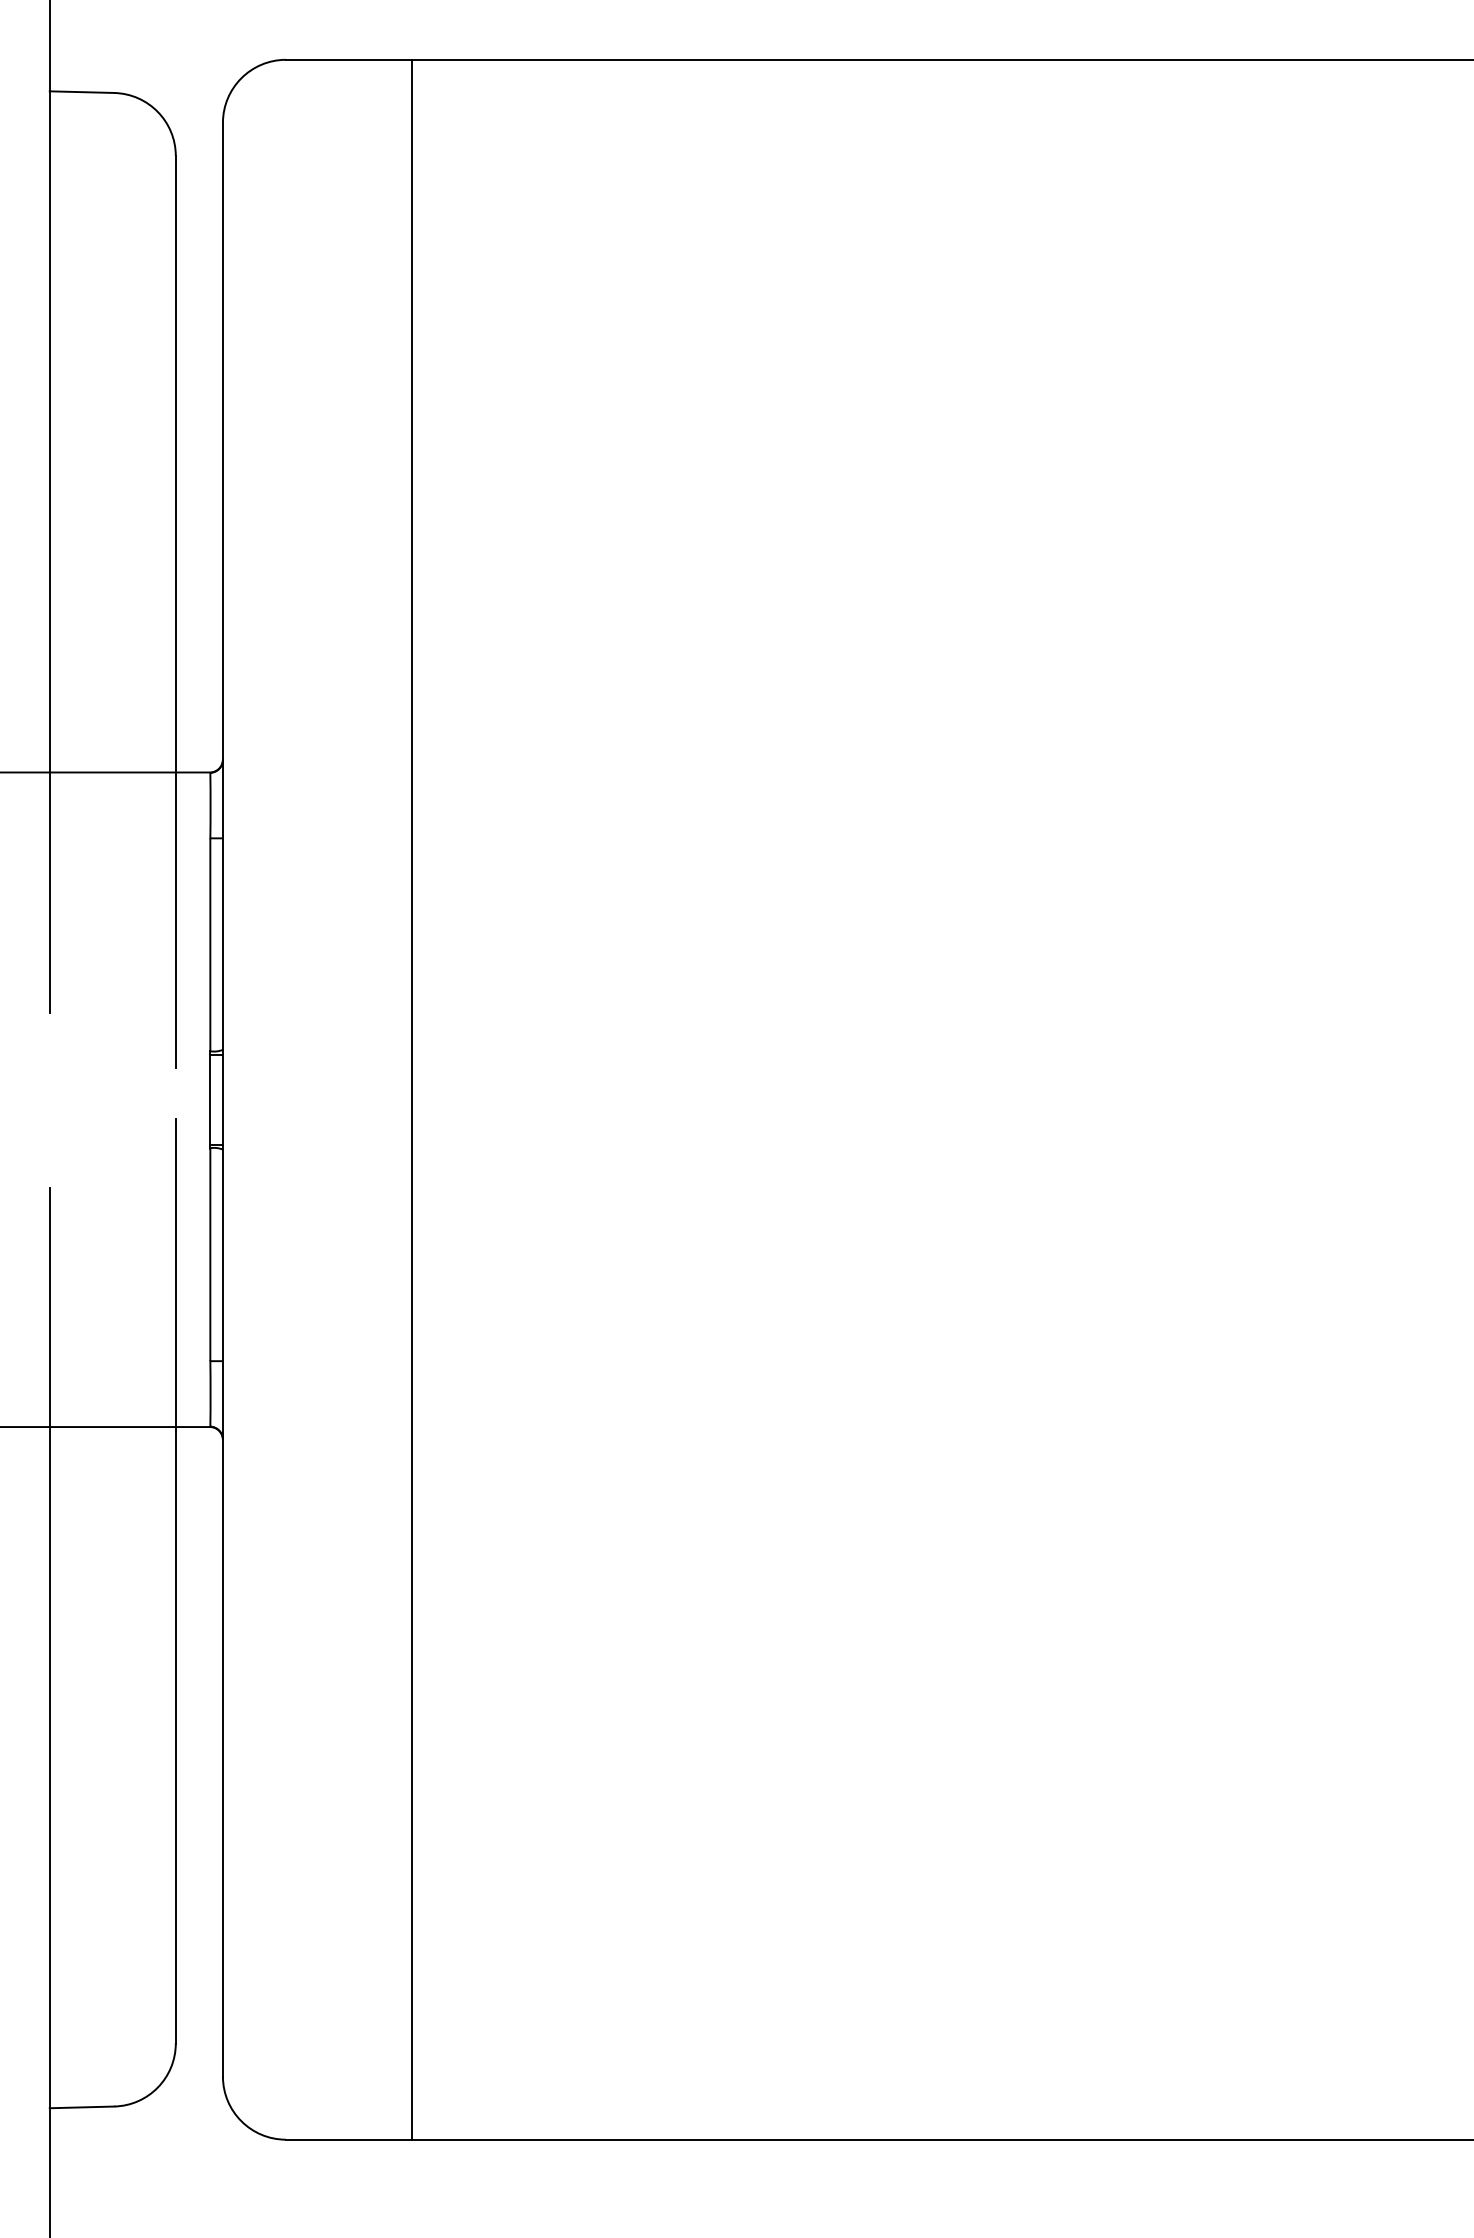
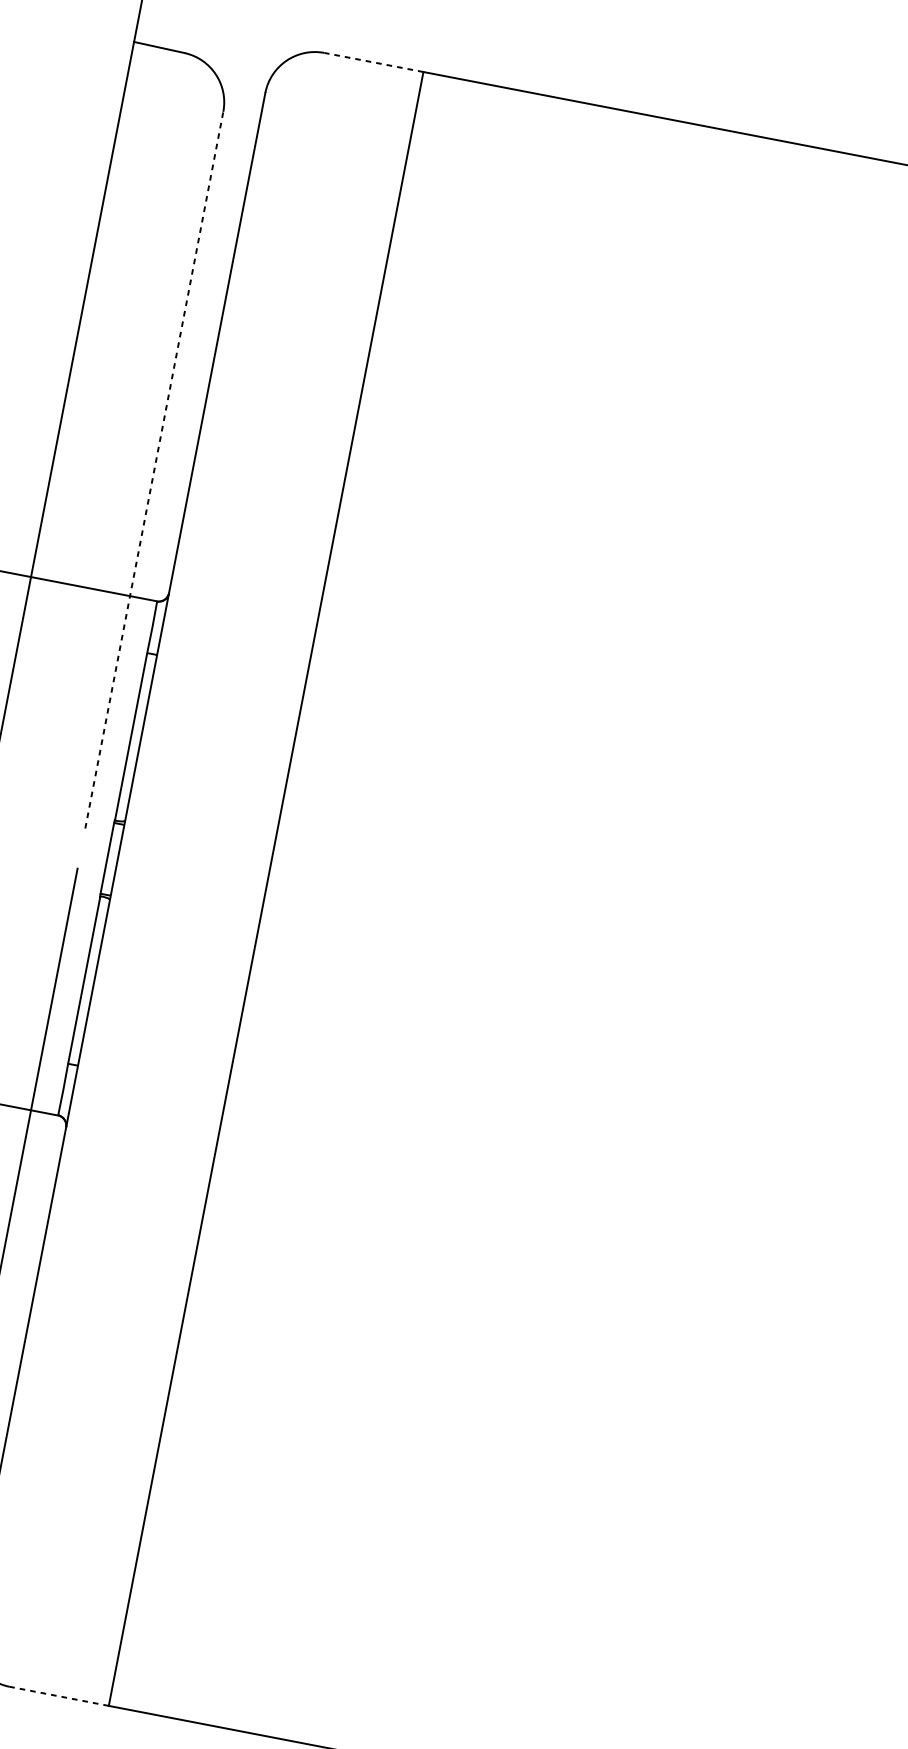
line: (348, 59) -> (373, 62), solid -> dashed
line: (175, 611) -> (154, 469), solid -> dashed
line: (348, 2139) -> (58, 1696), solid -> dashed

